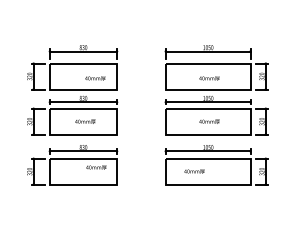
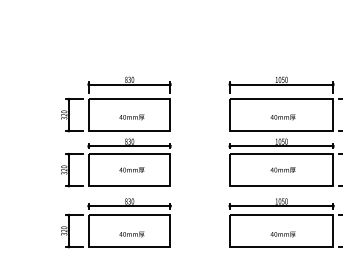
text: (95, 78) -> (132, 117), moved
text: (96, 167) -> (132, 234), moved
text: (194, 171) -> (283, 234), moved

